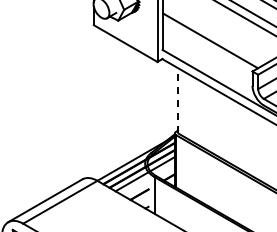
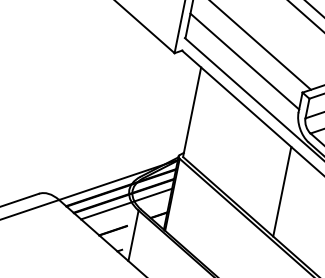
line: (207, 57) -> (244, 60), added
line: (178, 100) -> (192, 112), dashed -> solid
line: (252, 143) -> (282, 191), added

